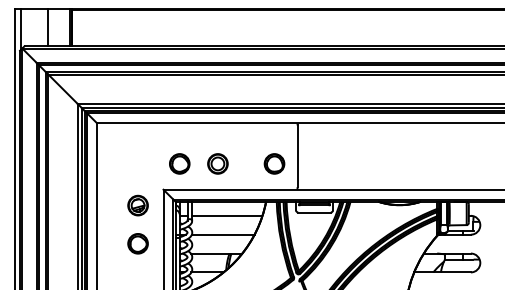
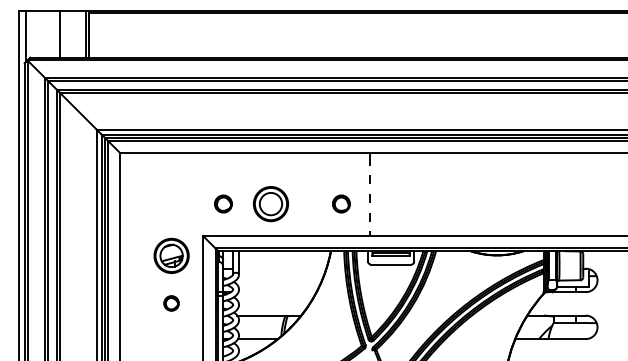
line: (297, 157) -> (370, 195), solid -> dashed
part: (179, 163) -> (223, 203), size x0.7
part: (217, 163) -> (270, 203), size x1.4
part: (274, 163) -> (341, 203), size x0.7
part: (138, 205) -> (171, 255), size x1.4
line: (227, 215) -> (282, 268), removed
line: (223, 234) -> (277, 292), removed
part: (138, 243) -> (171, 303), size x0.6

